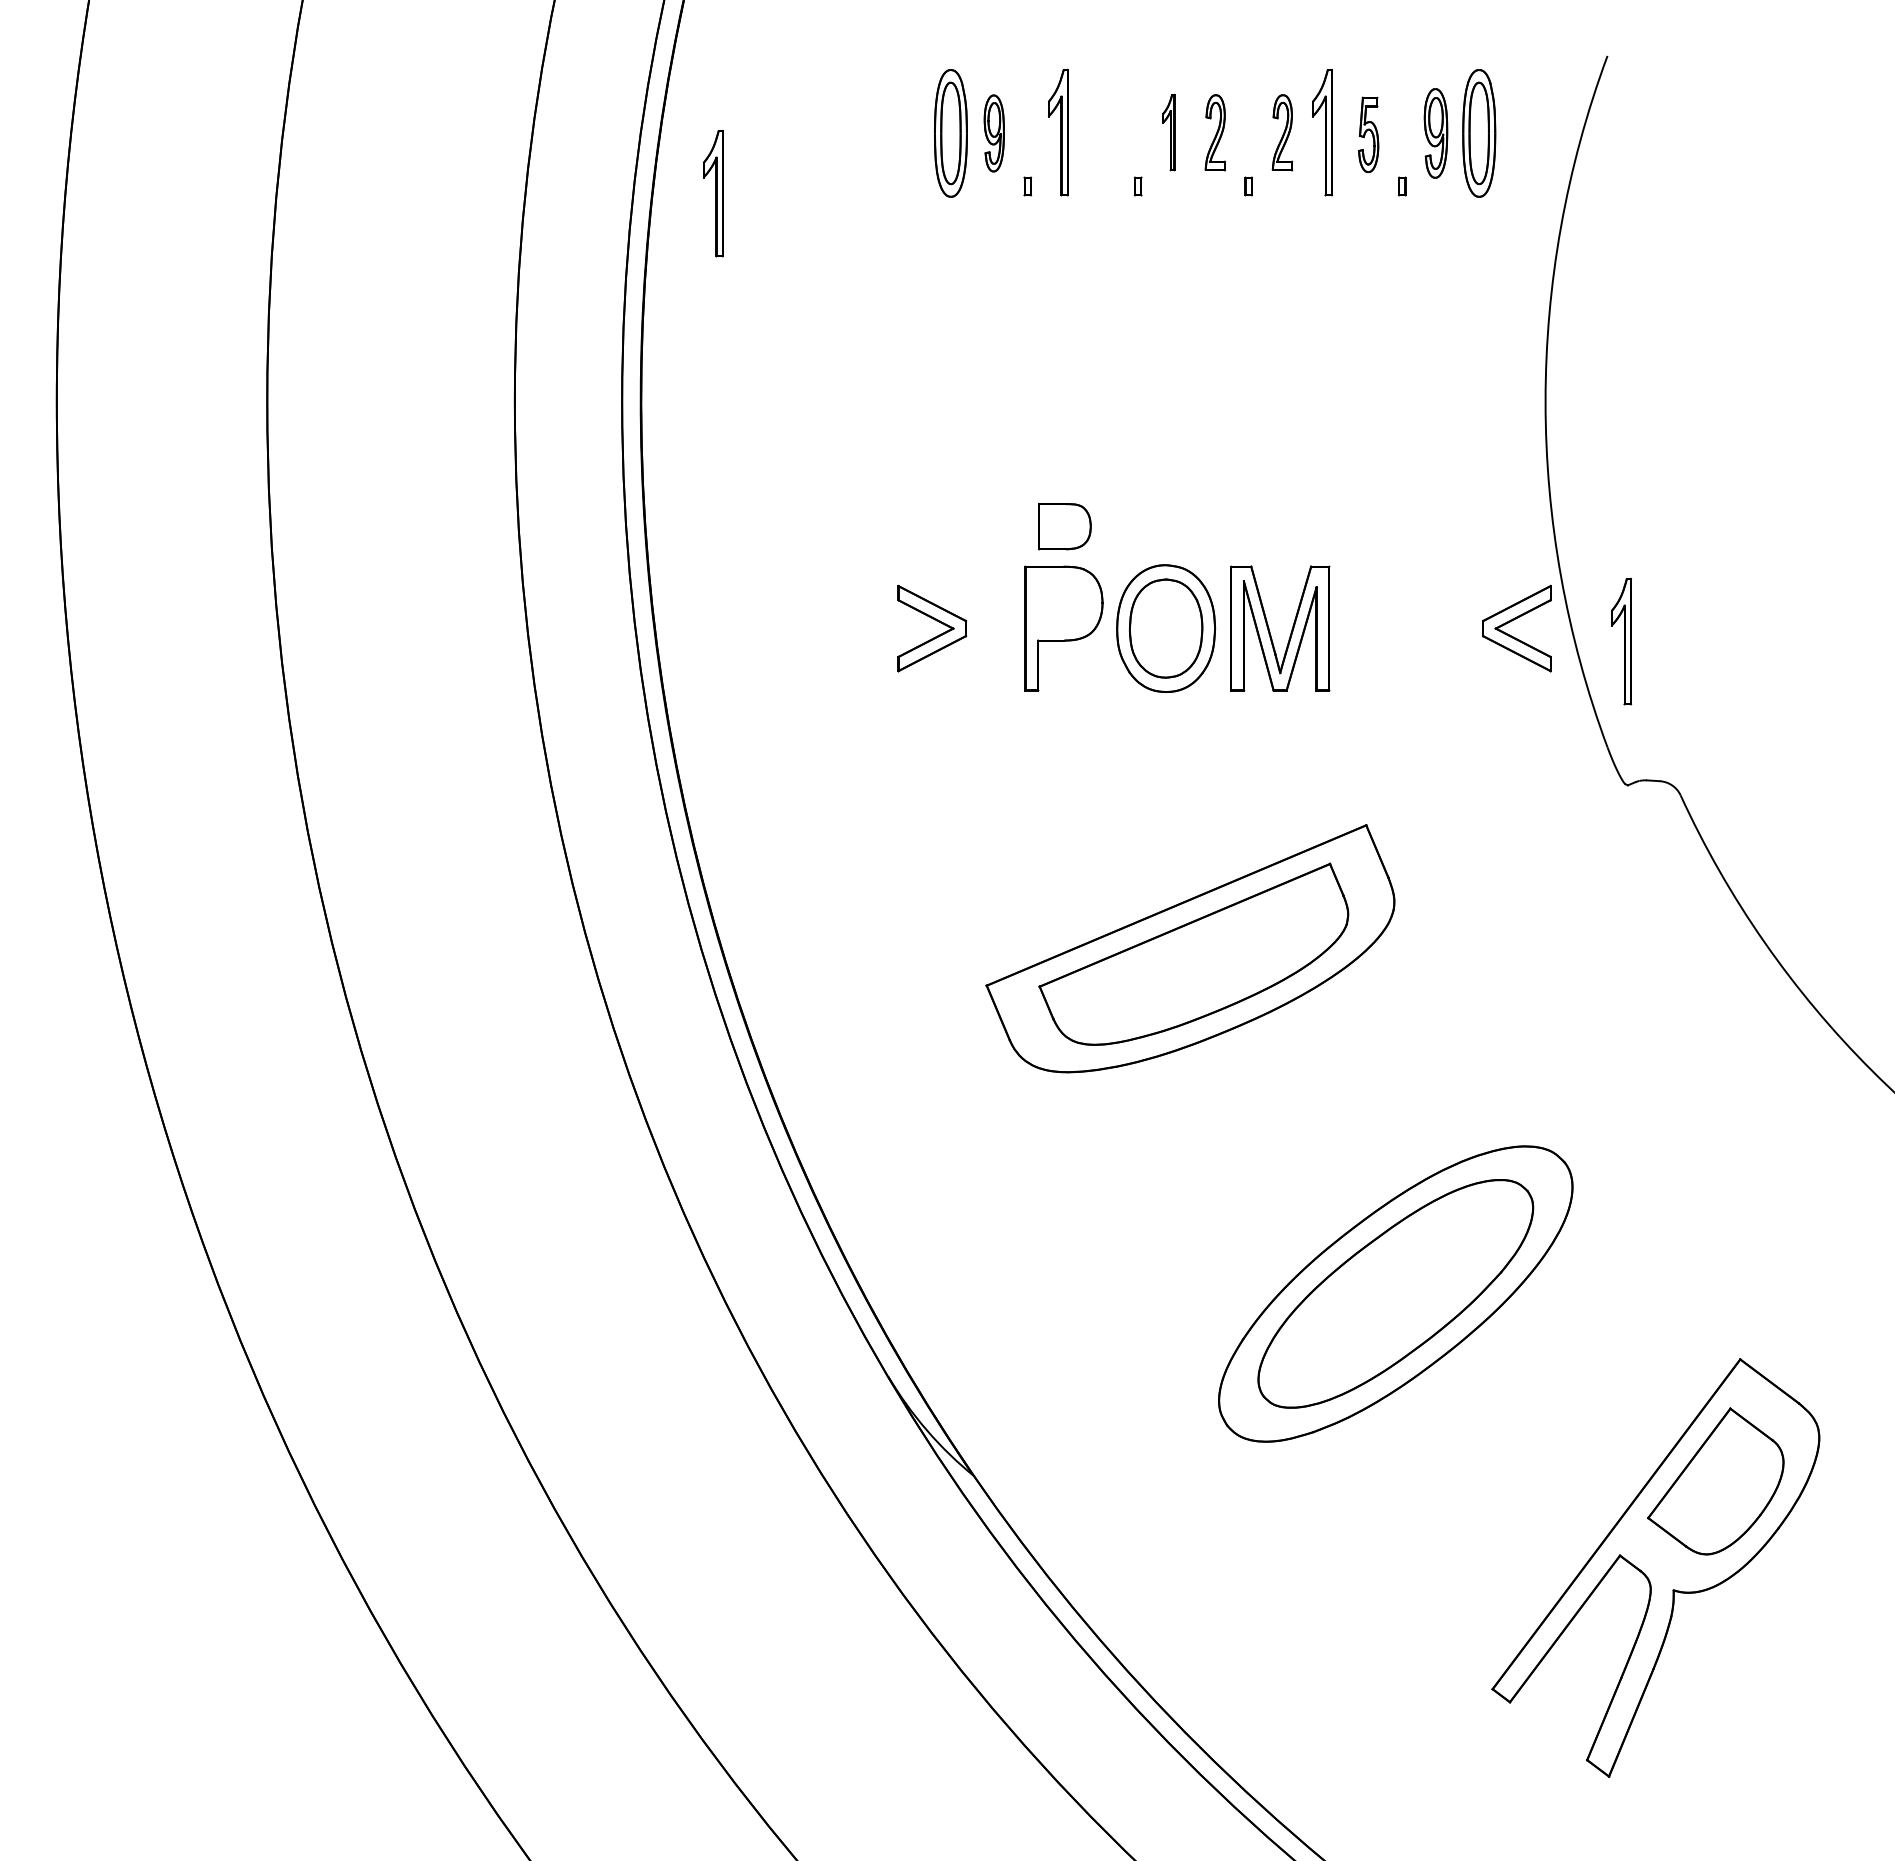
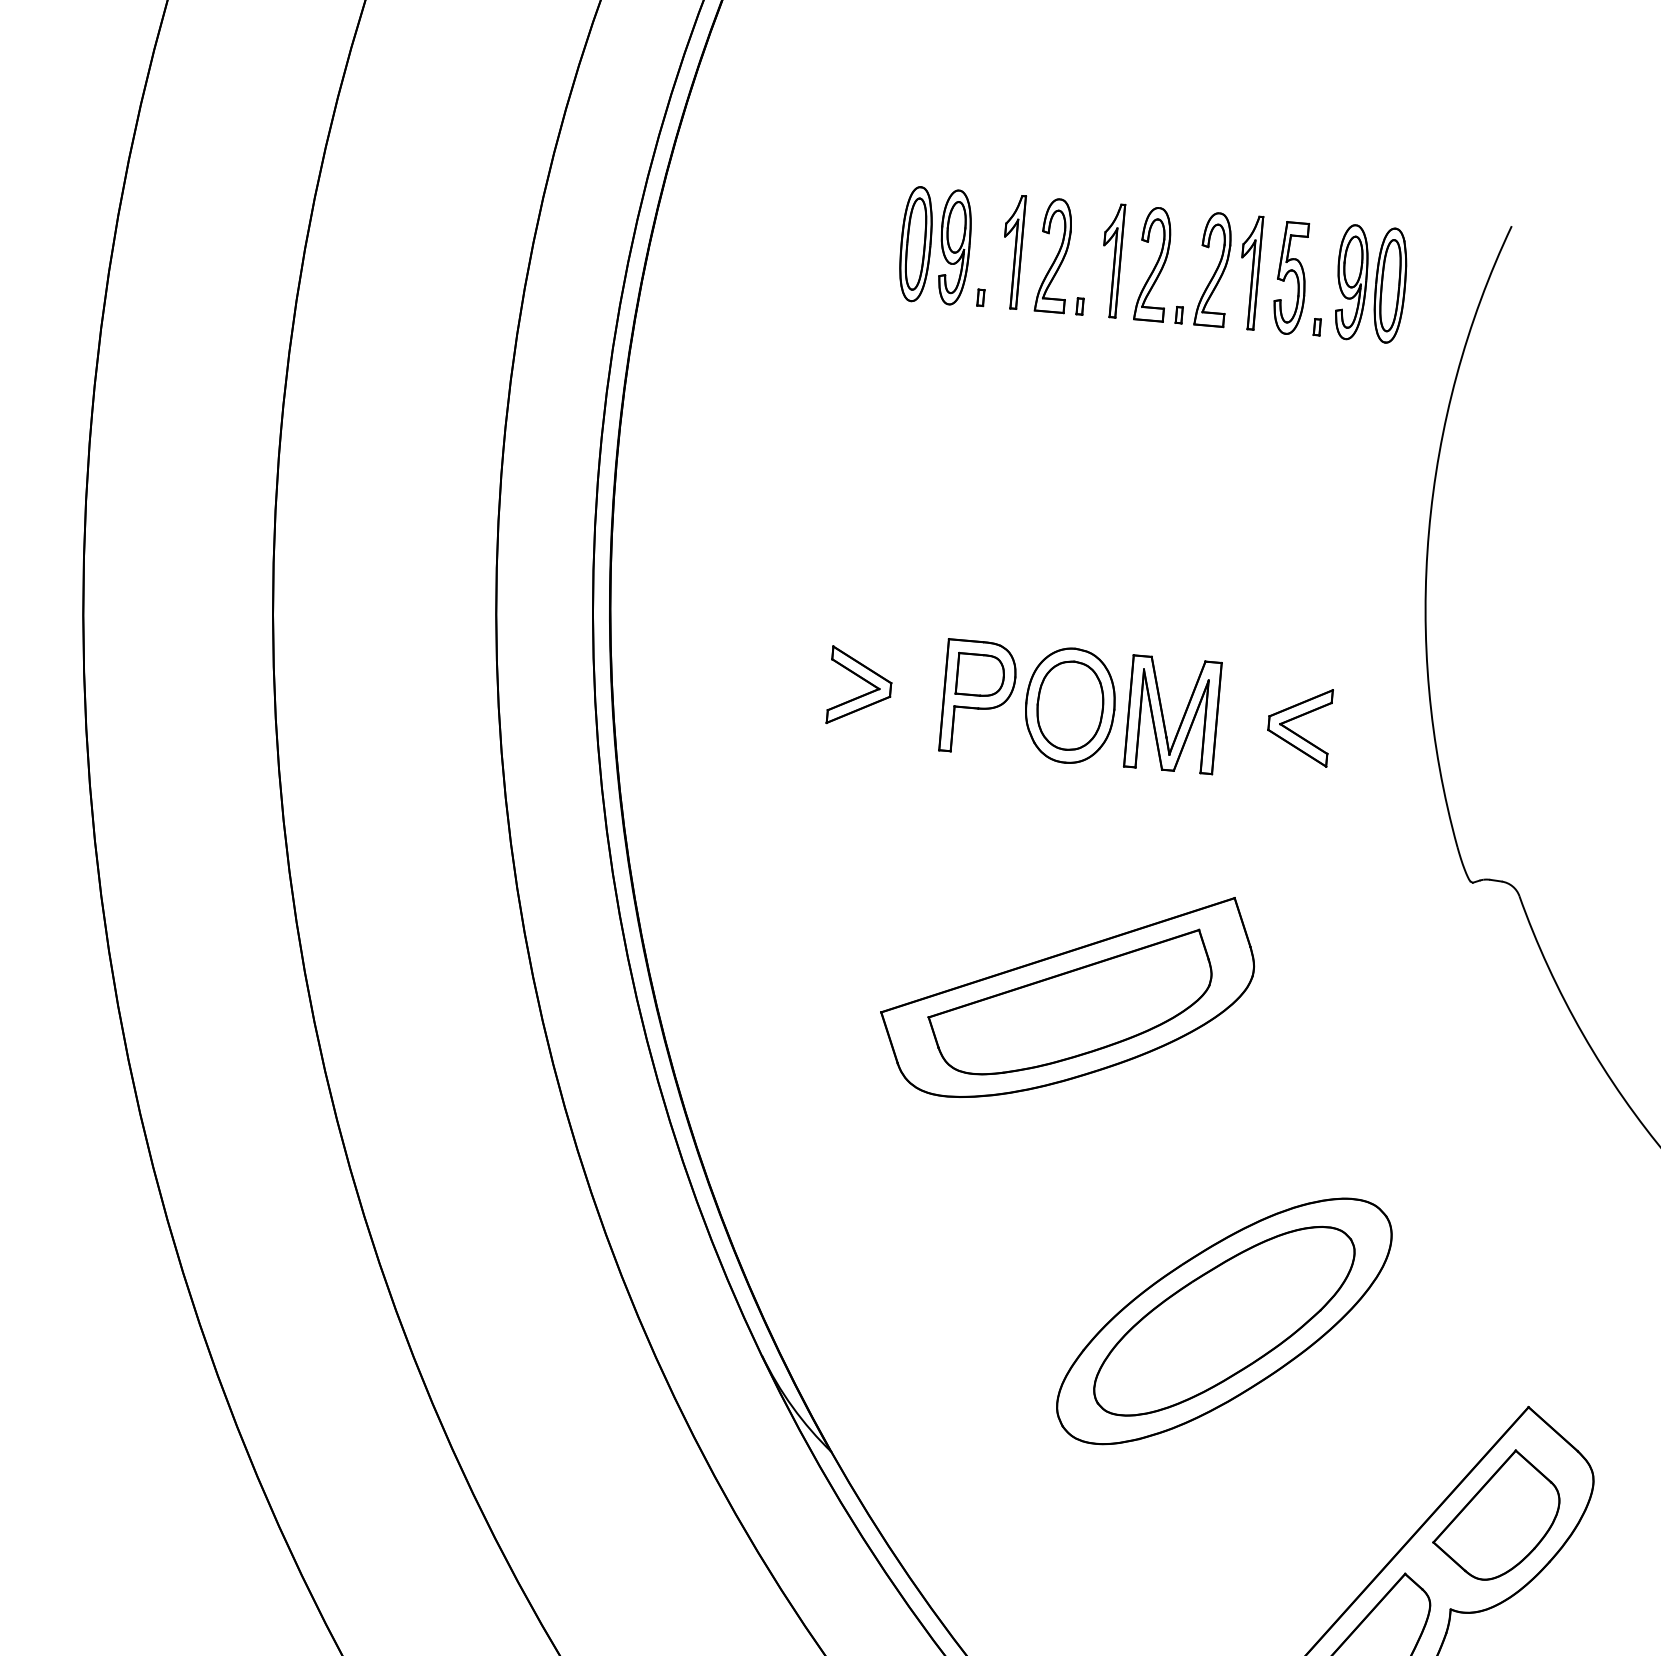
part: (1104, 132) -> (1054, 255), added
part: (1168, 132) -> (1111, 260), size x1.67
part: (1215, 132) -> (1153, 264), size x1.67
part: (1282, 132) -> (1213, 269), size x1.67
part: (994, 133) -> (955, 247), size x1.67
part: (1435, 133) -> (1351, 282), size x1.43
part: (1368, 134) -> (1290, 277), size x1.67
part: (713, 193) -> (698, 279), removed
part: (1064, 526) -> (980, 675), moved
part: (1512, 621) -> (1295, 719), moved
part: (1621, 641) -> (1478, 753), removed

